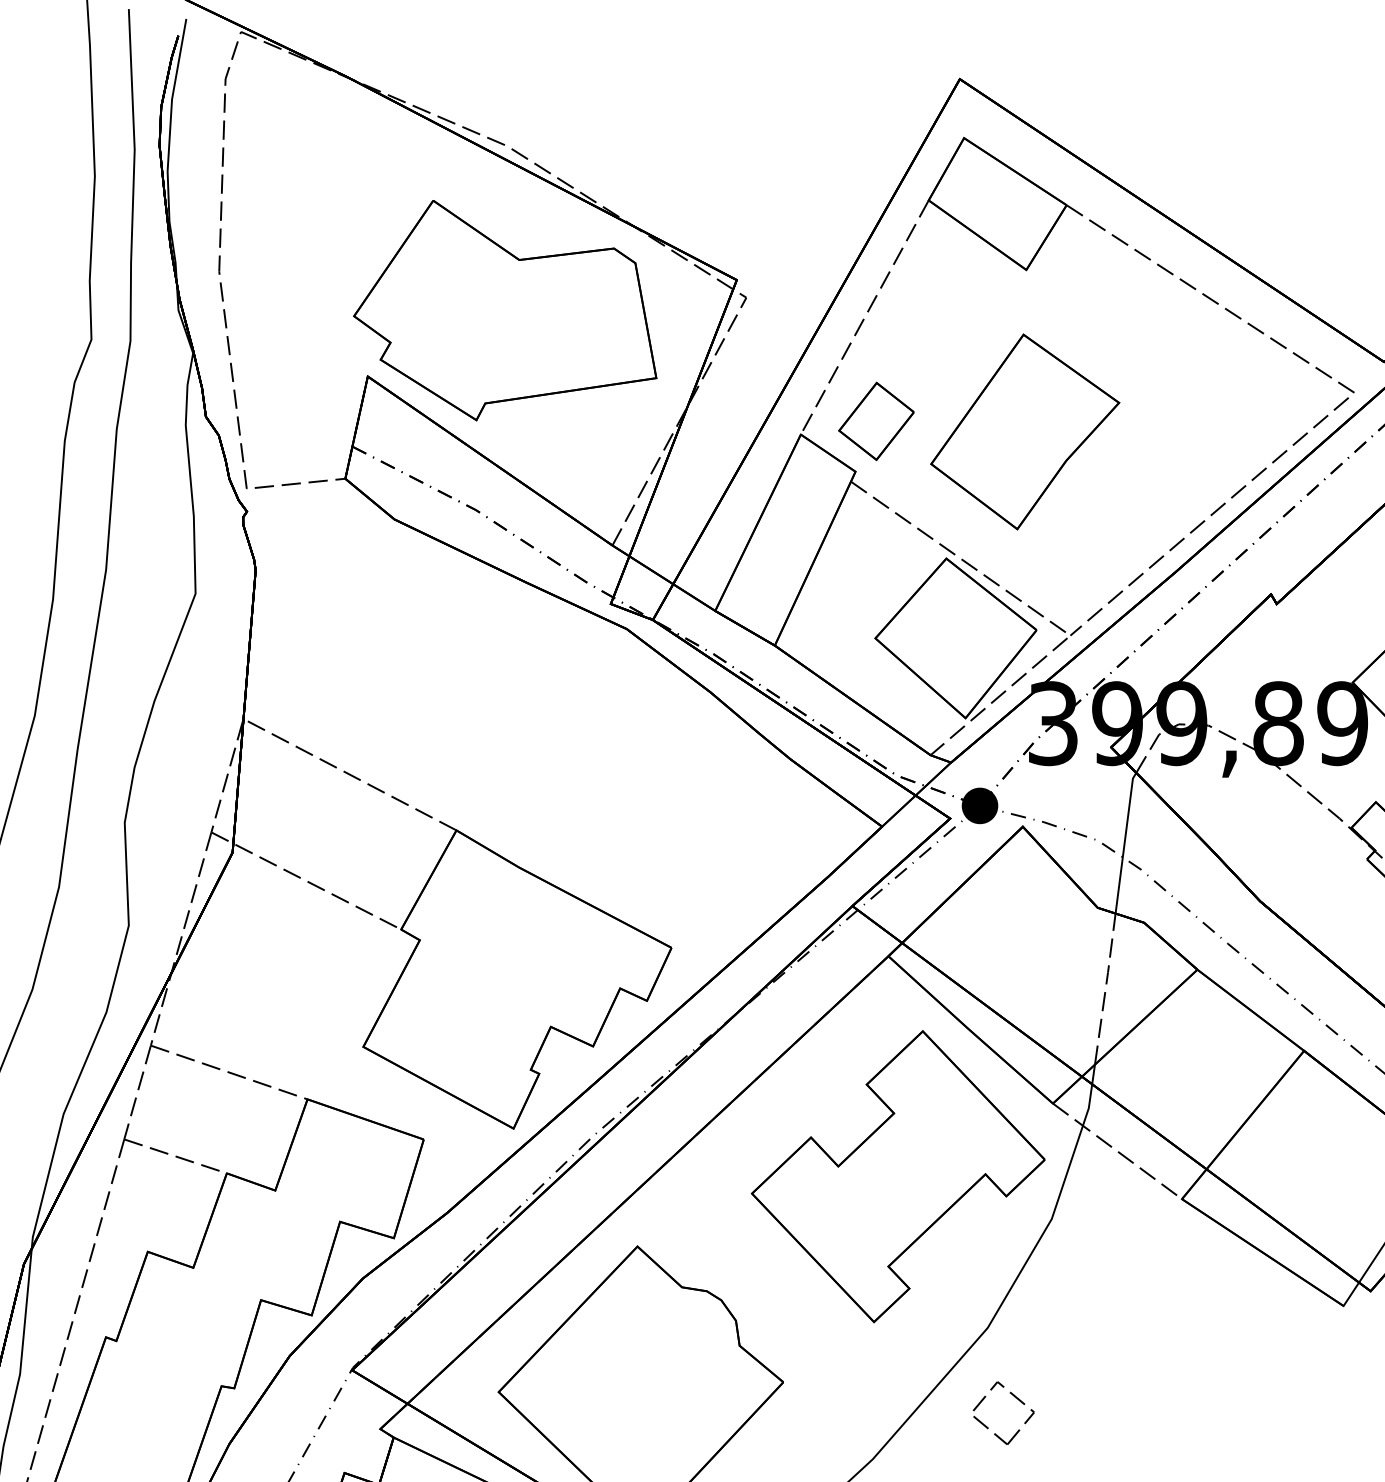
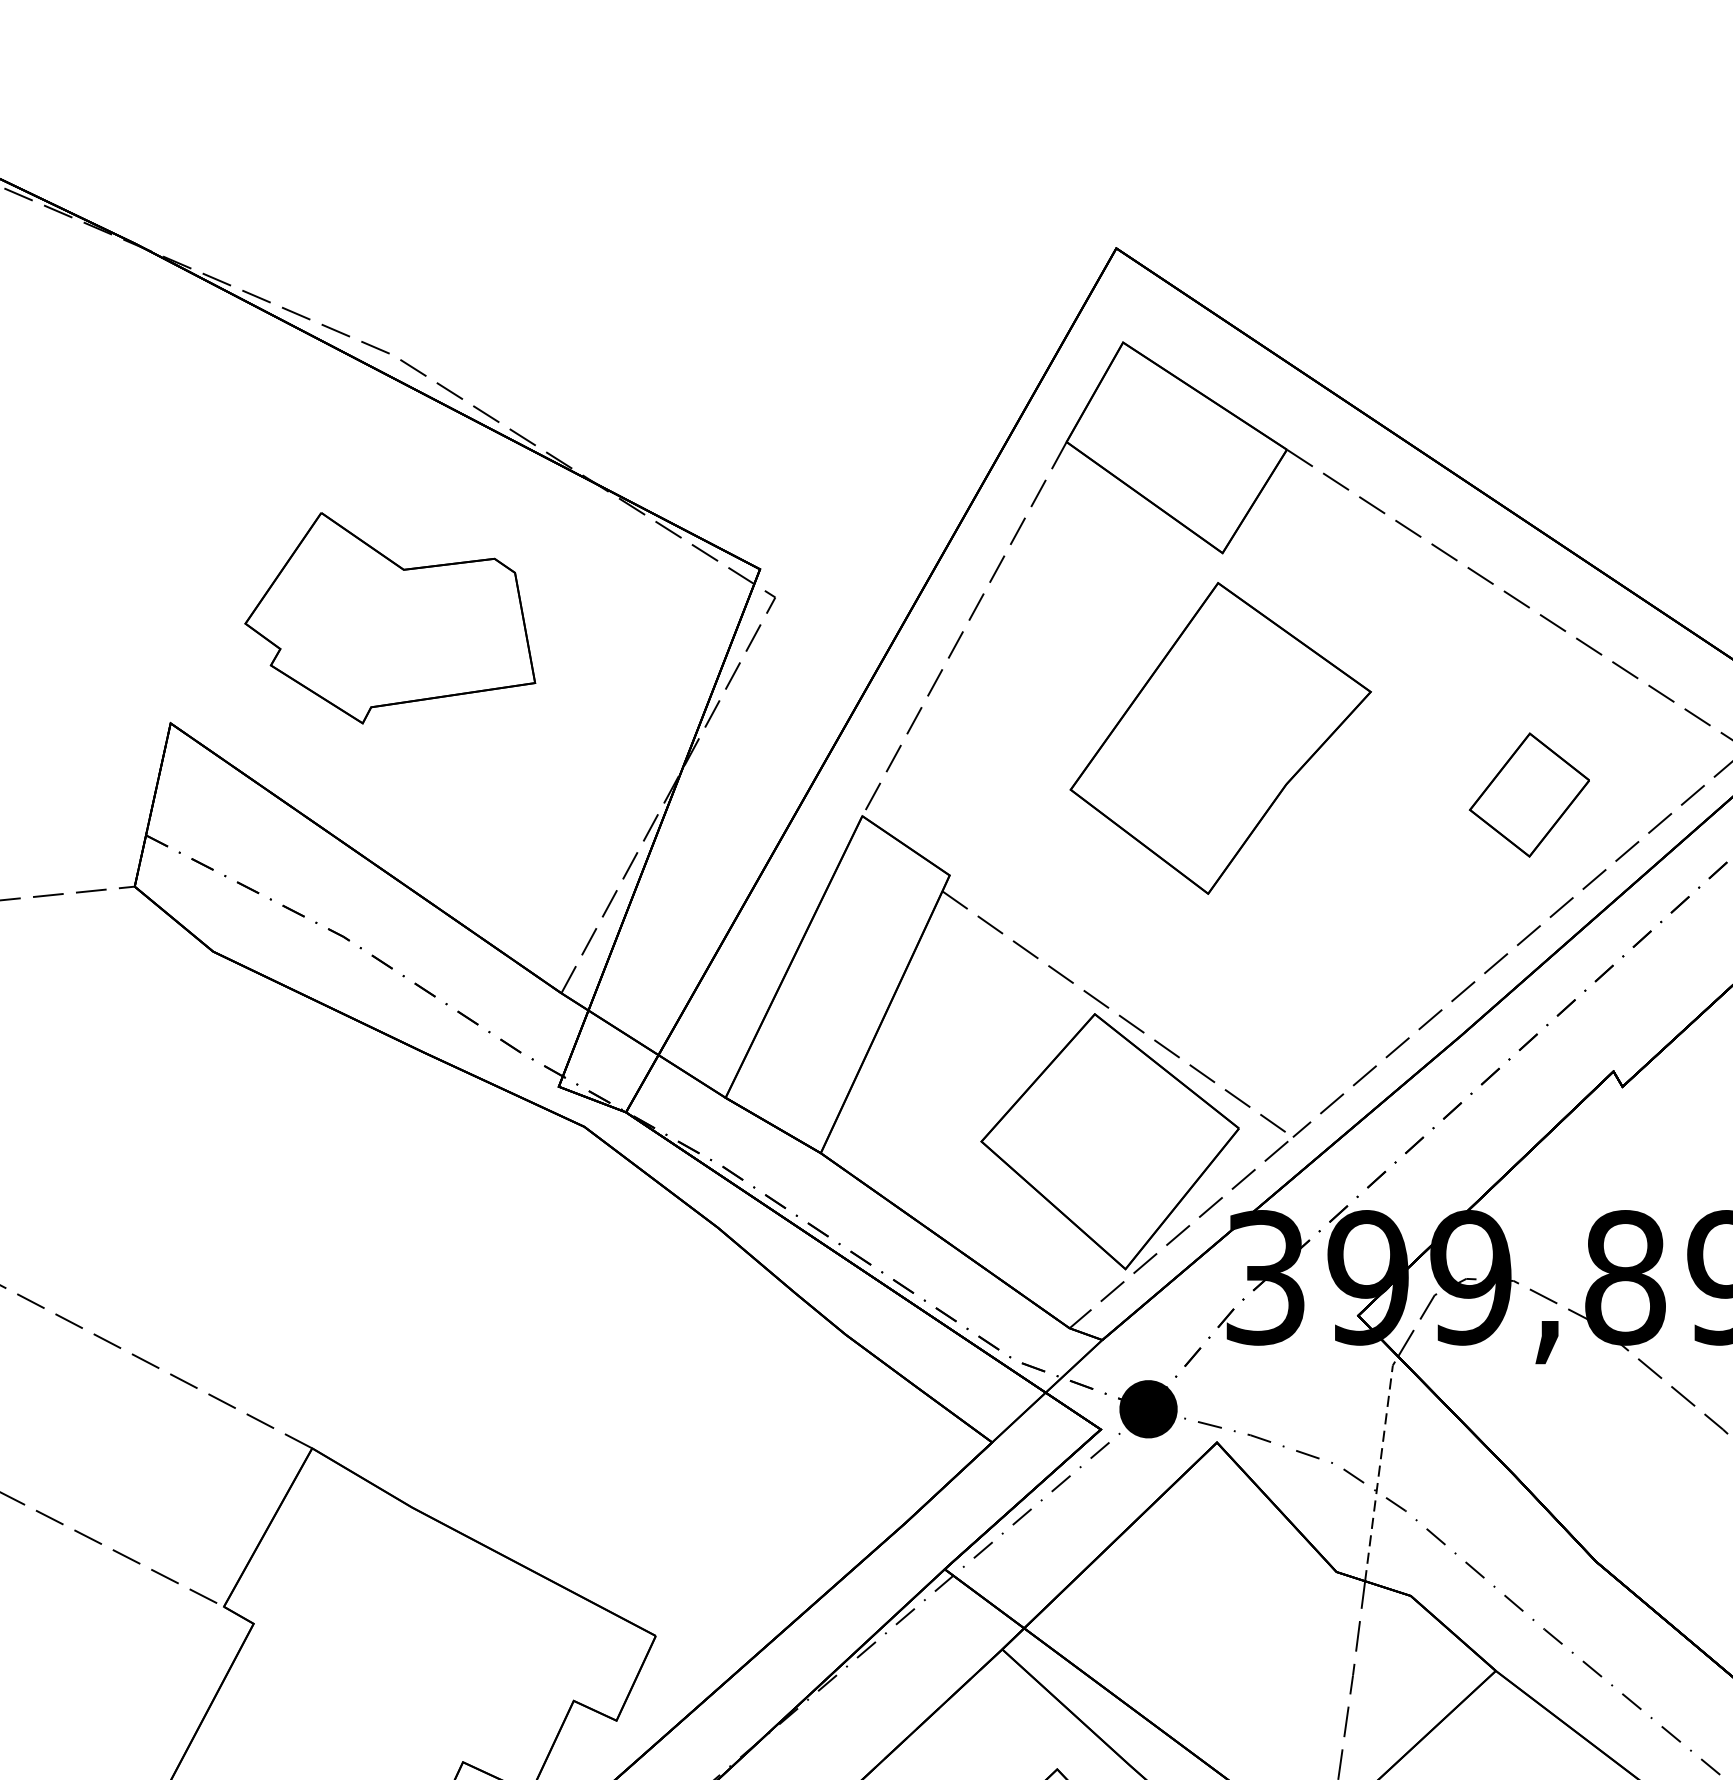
part: (505, 310) -> (390, 617), size x0.6
part: (876, 421) -> (1529, 795), moved
part: (1025, 431) -> (1221, 737), moved
line: (1124, 841) -> (1379, 1466), solid -> dashed

